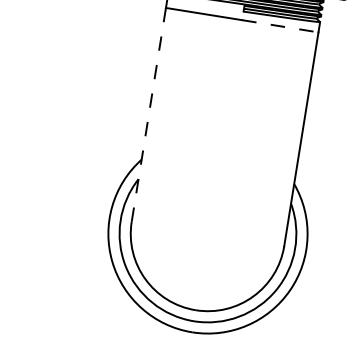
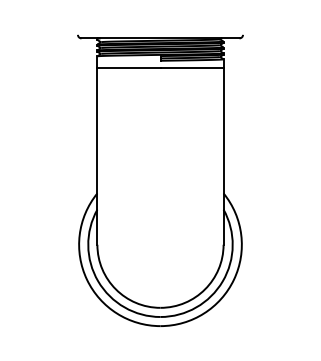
line: (280, 25) -> (192, 67), dashed -> solid
line: (148, 115) -> (97, 156), dashed -> solid

